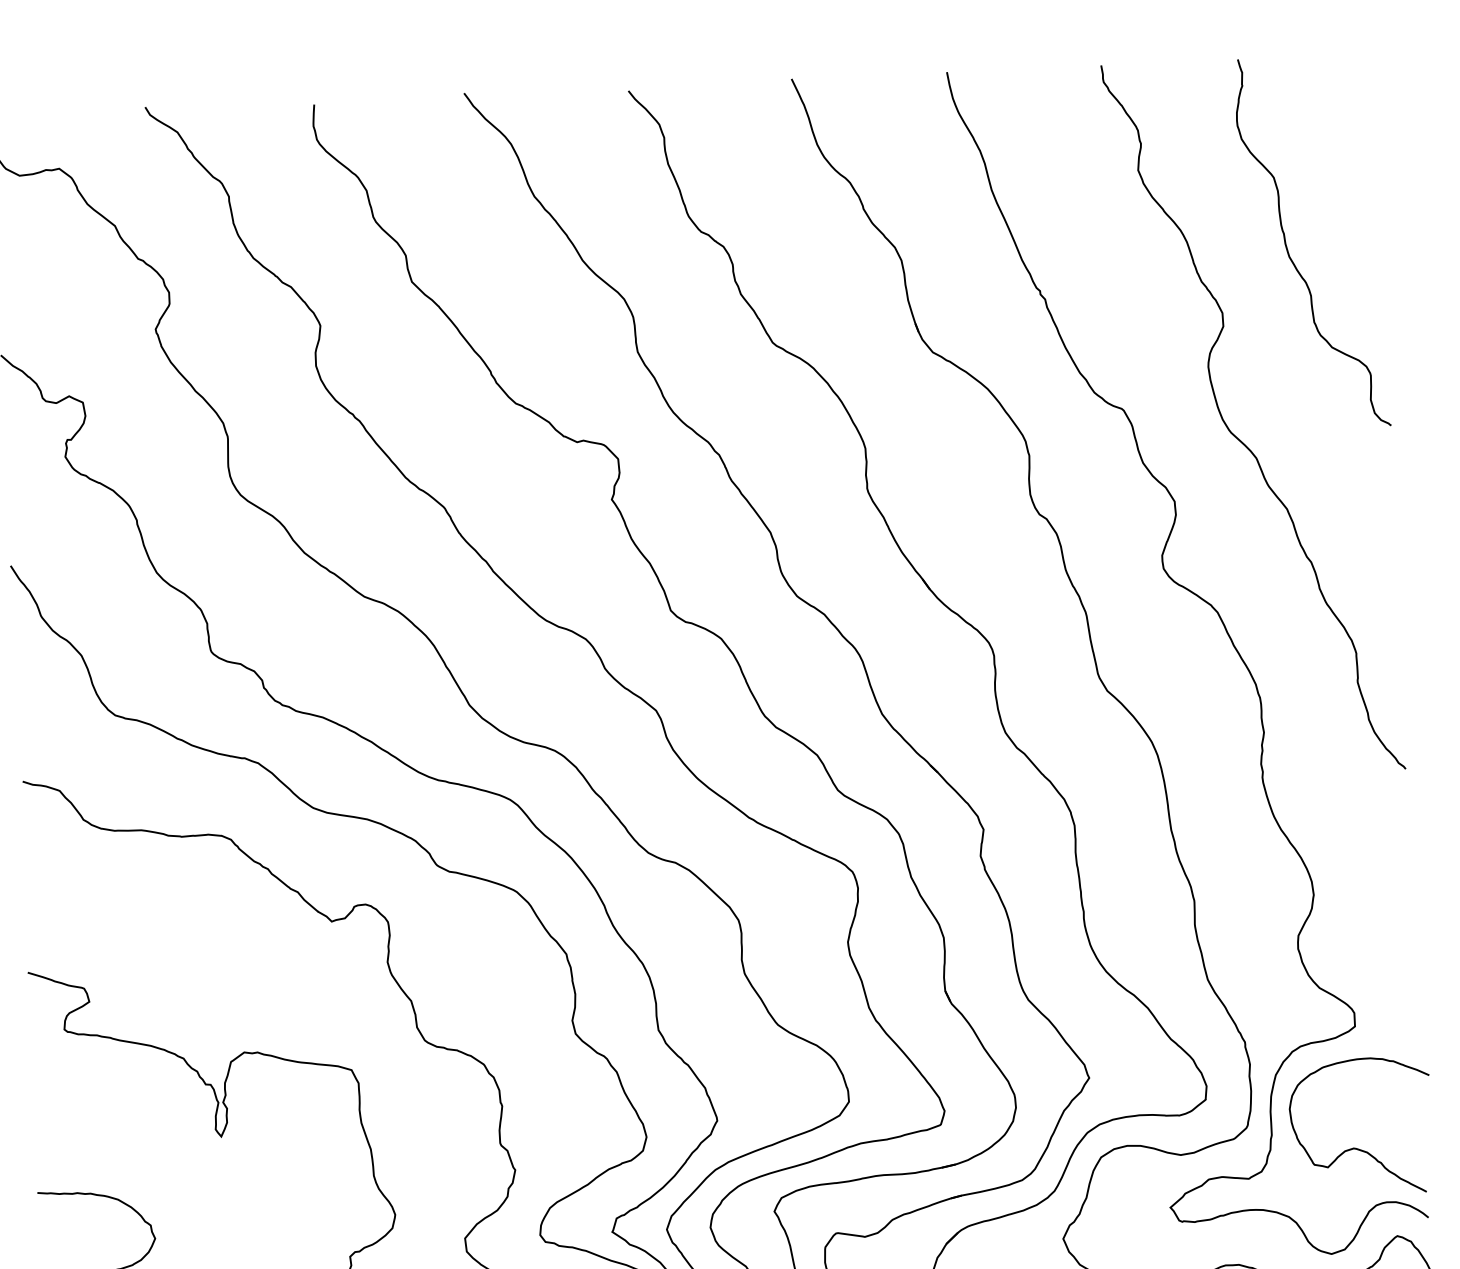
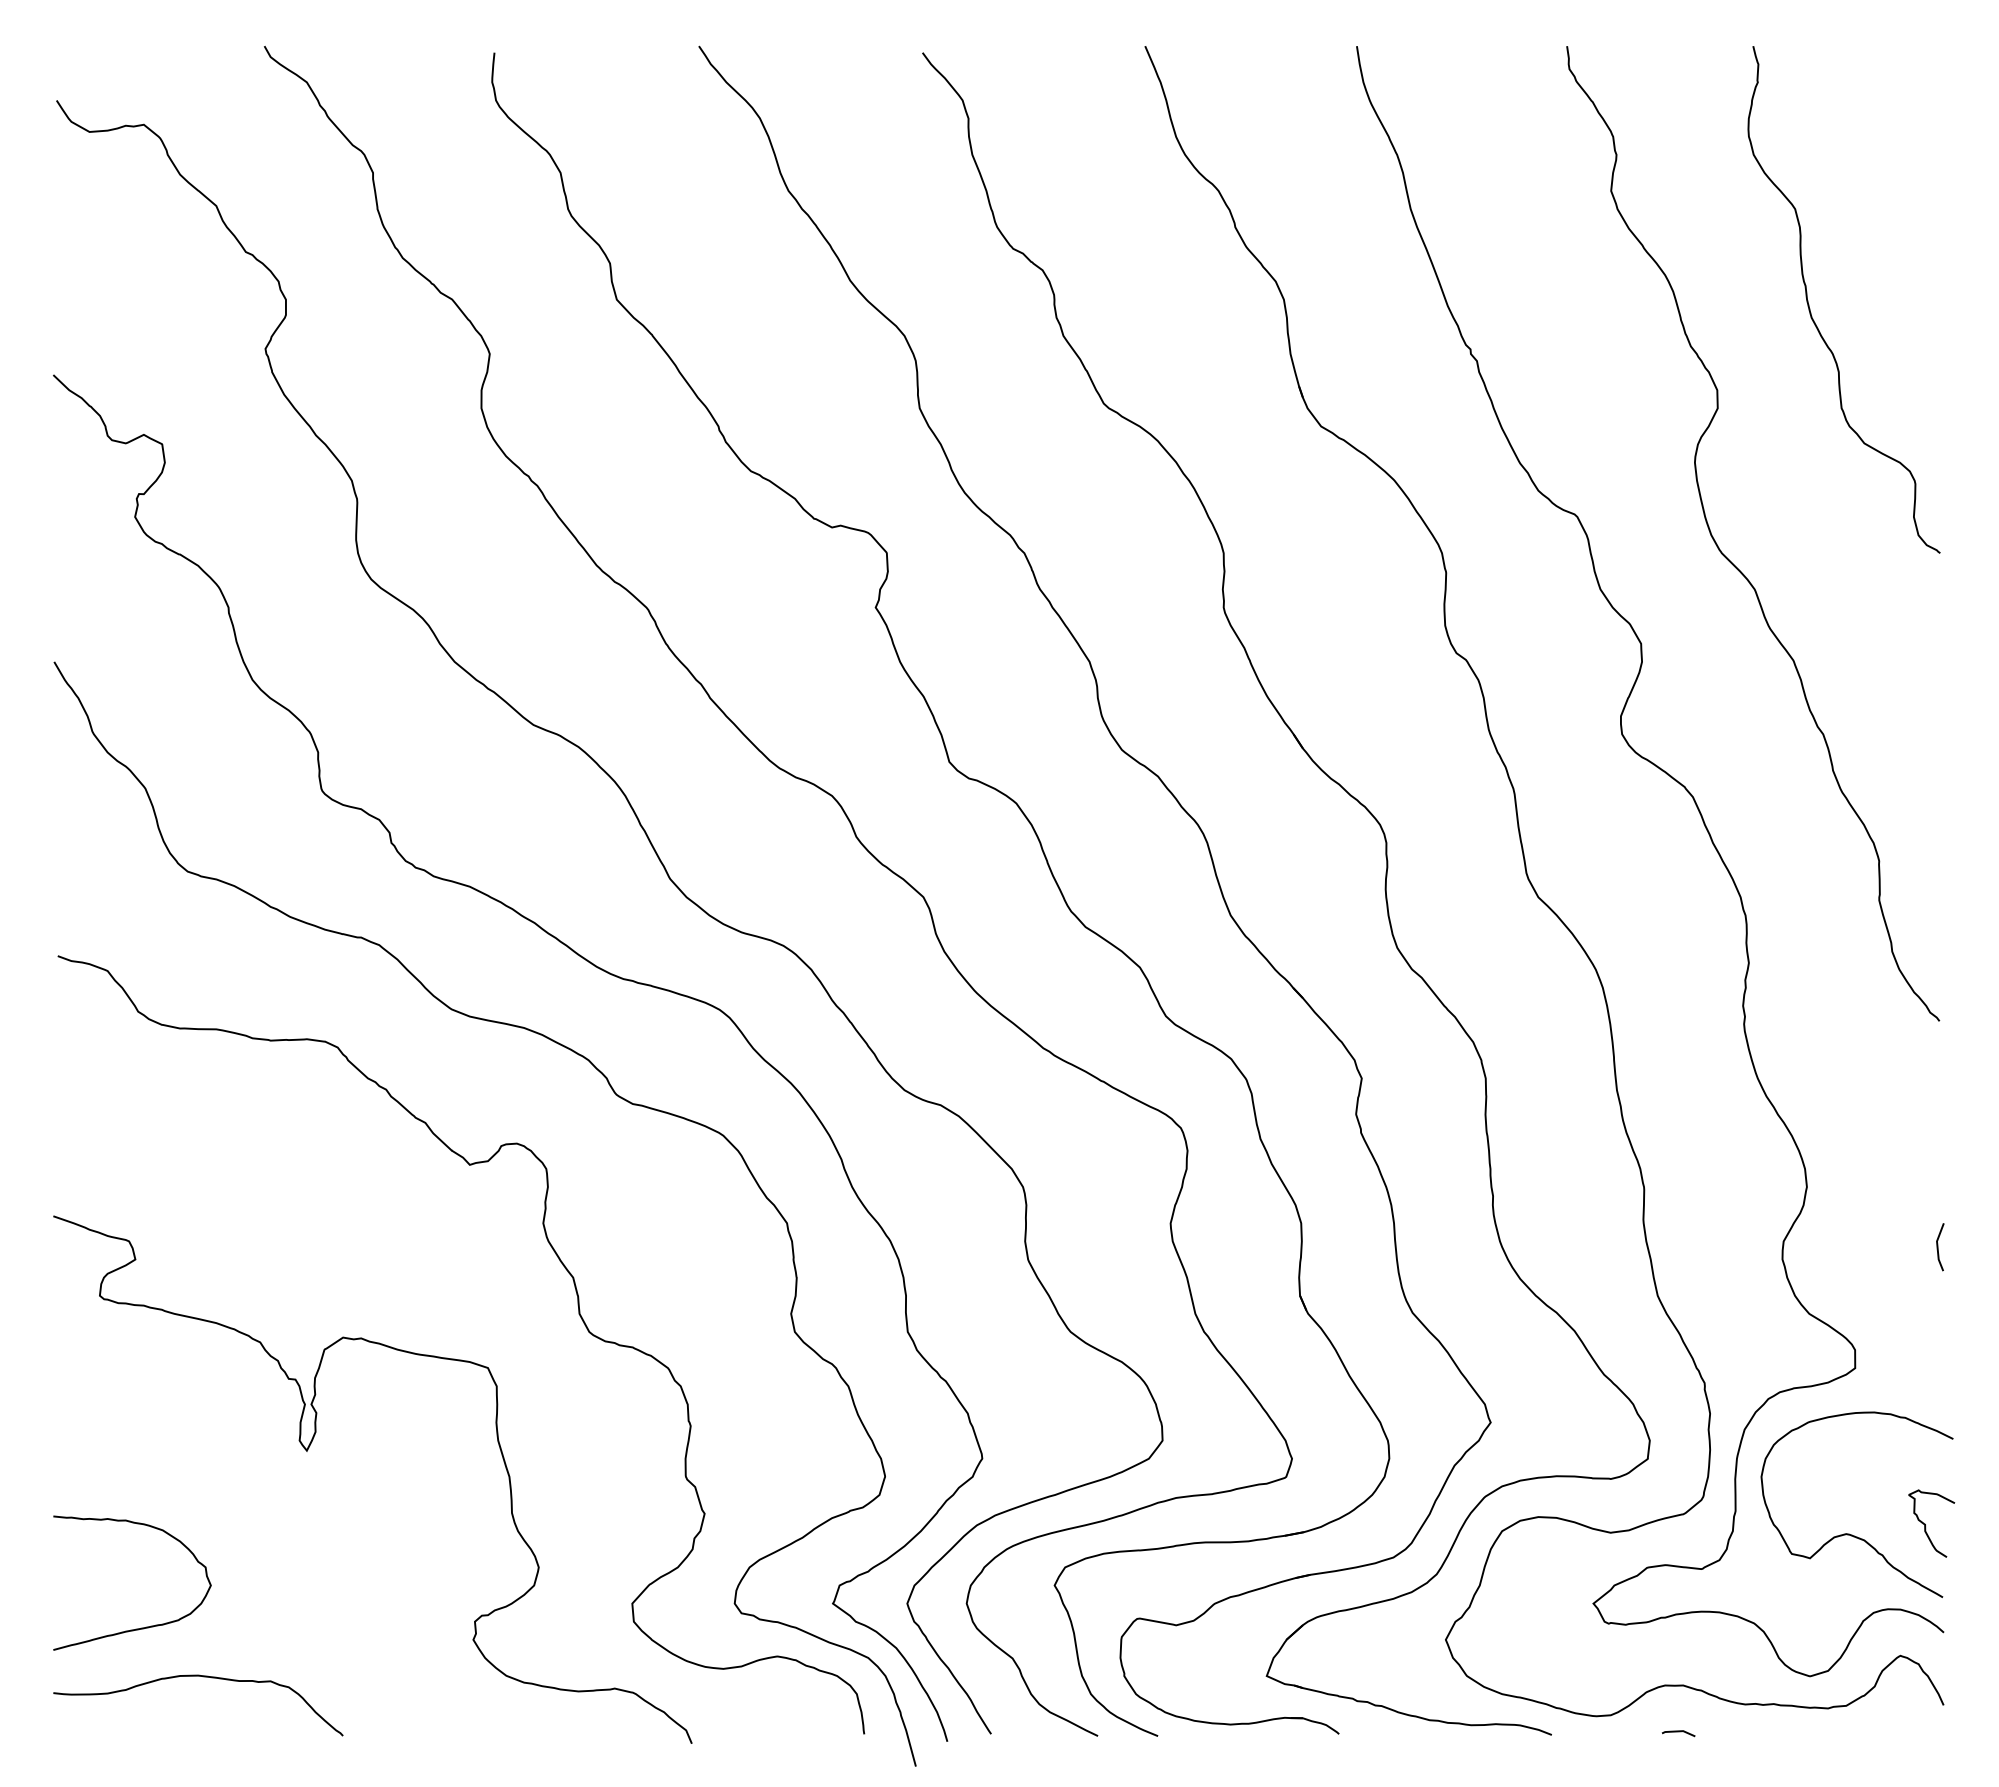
line: (1412, 935) -> (1938, 1247), added
curve: (1411, 1138) -> (1925, 1523), added

